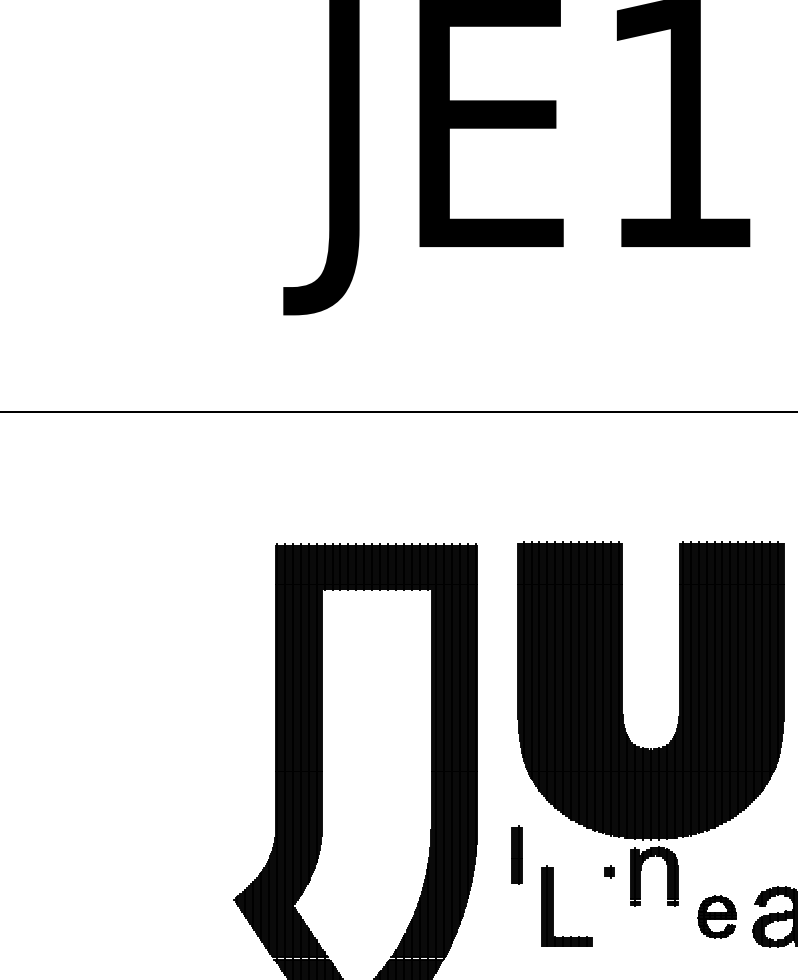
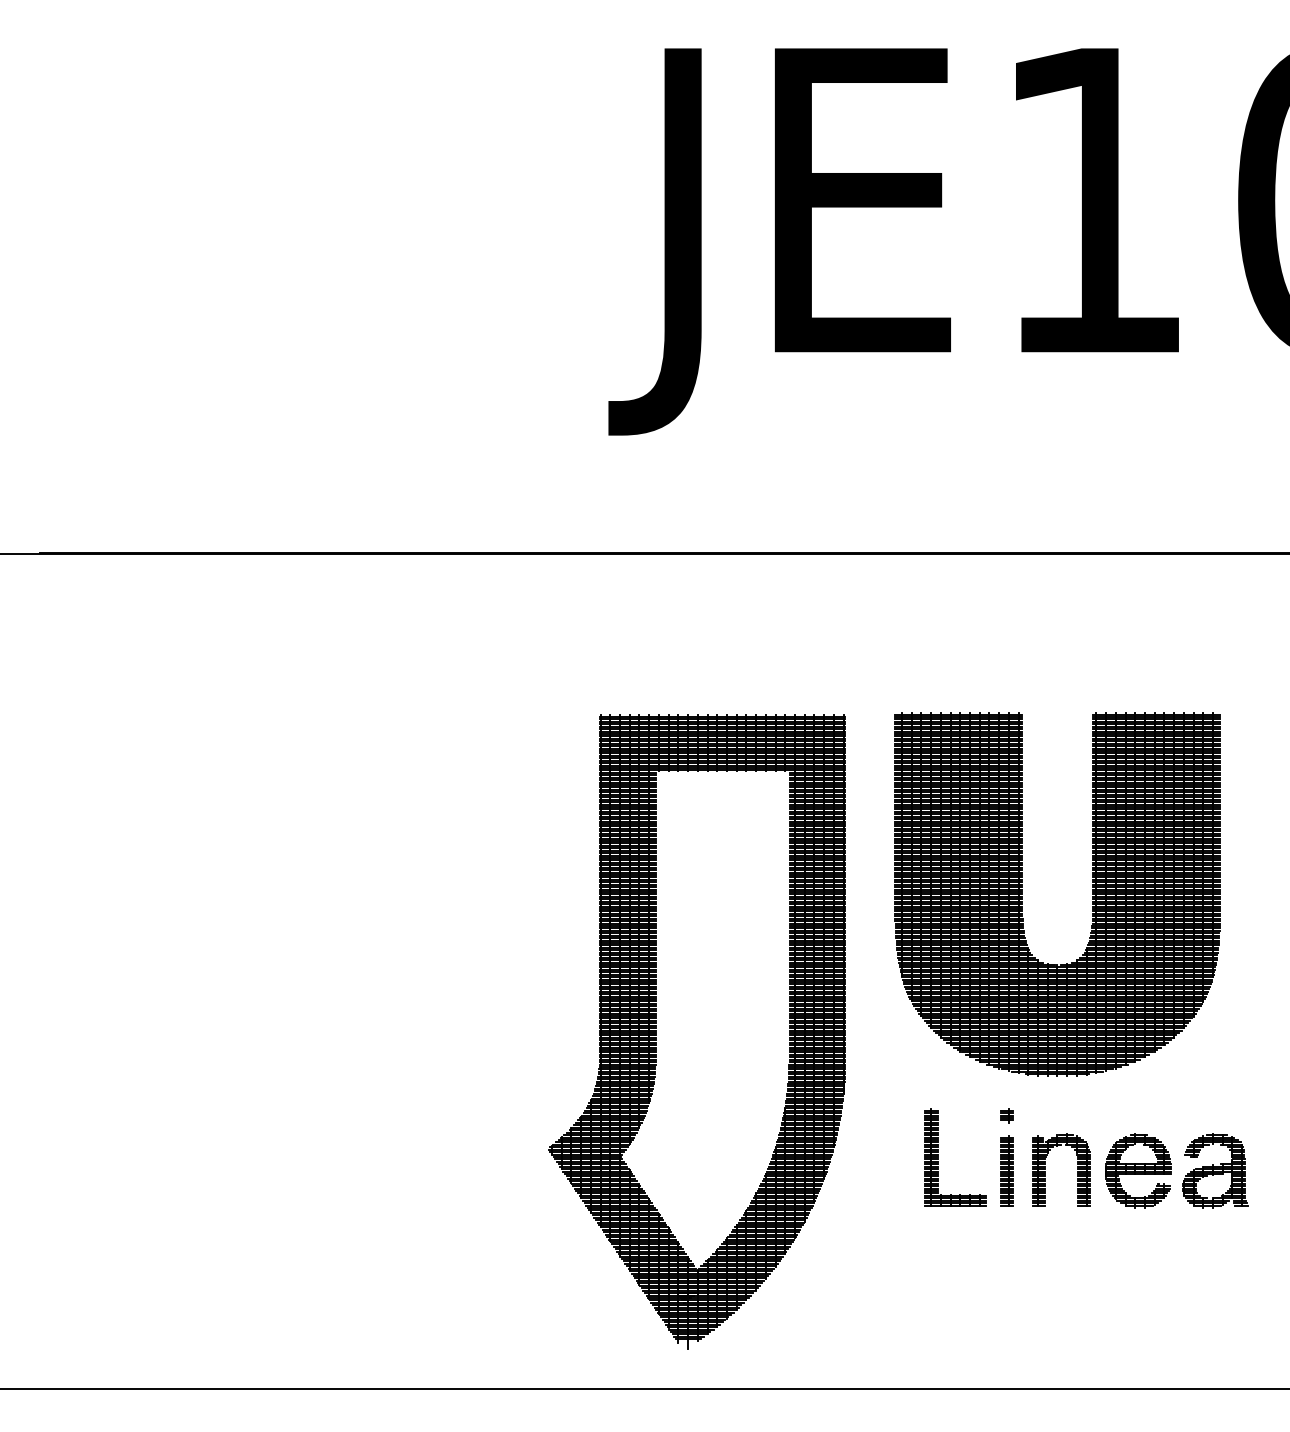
part: (516, 854) -> (1006, 1170), moved
part: (641, 875) -> (1045, 1169), moved
part: (717, 916) -> (1138, 1170), size x1.43

